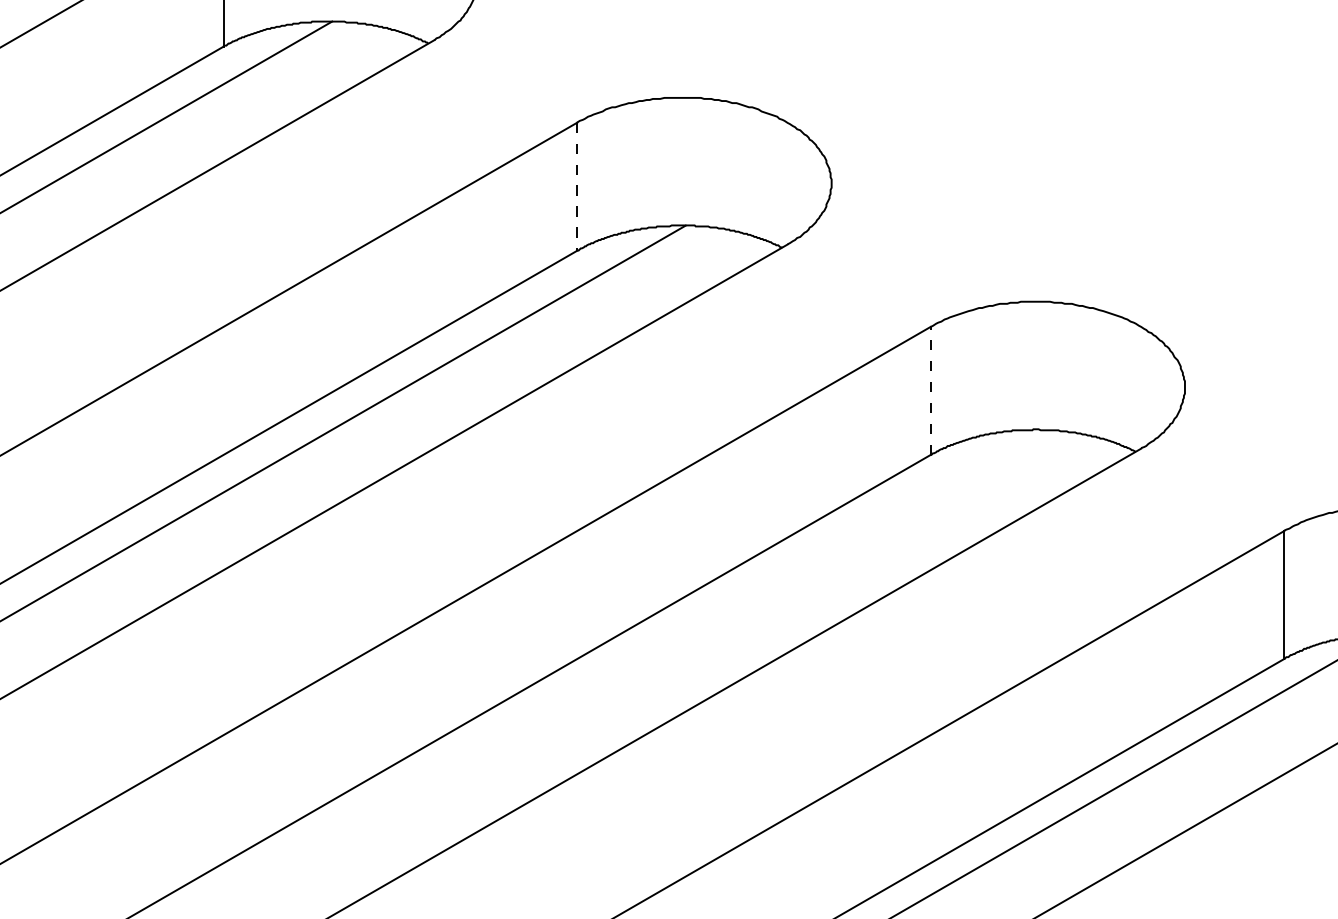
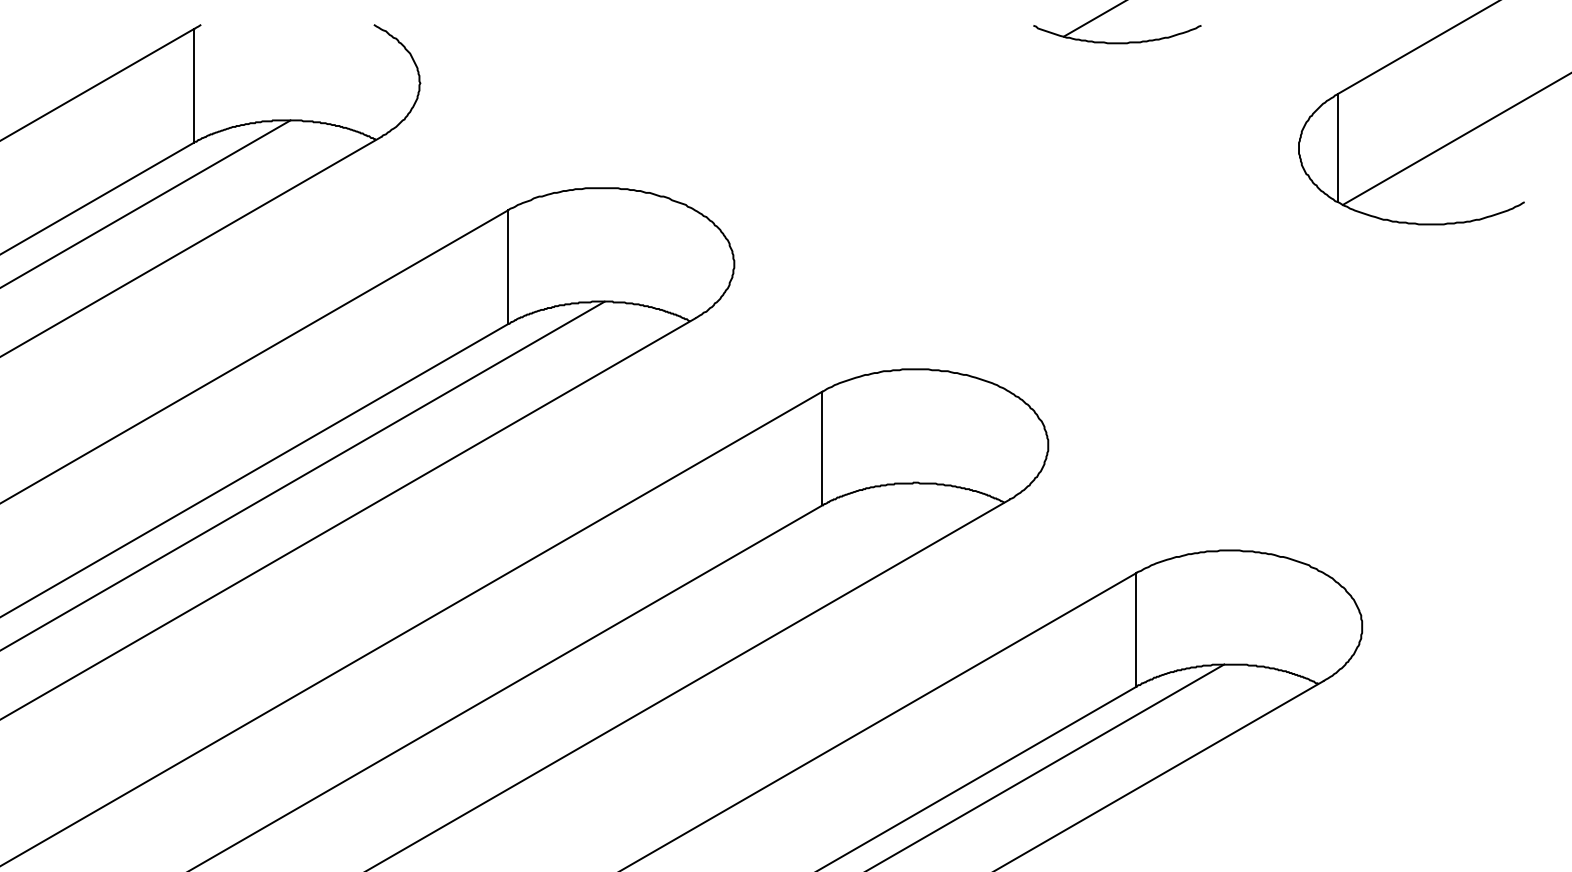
line: (577, 187) -> (508, 267), dashed -> solid
line: (930, 390) -> (822, 448), dashed -> solid

